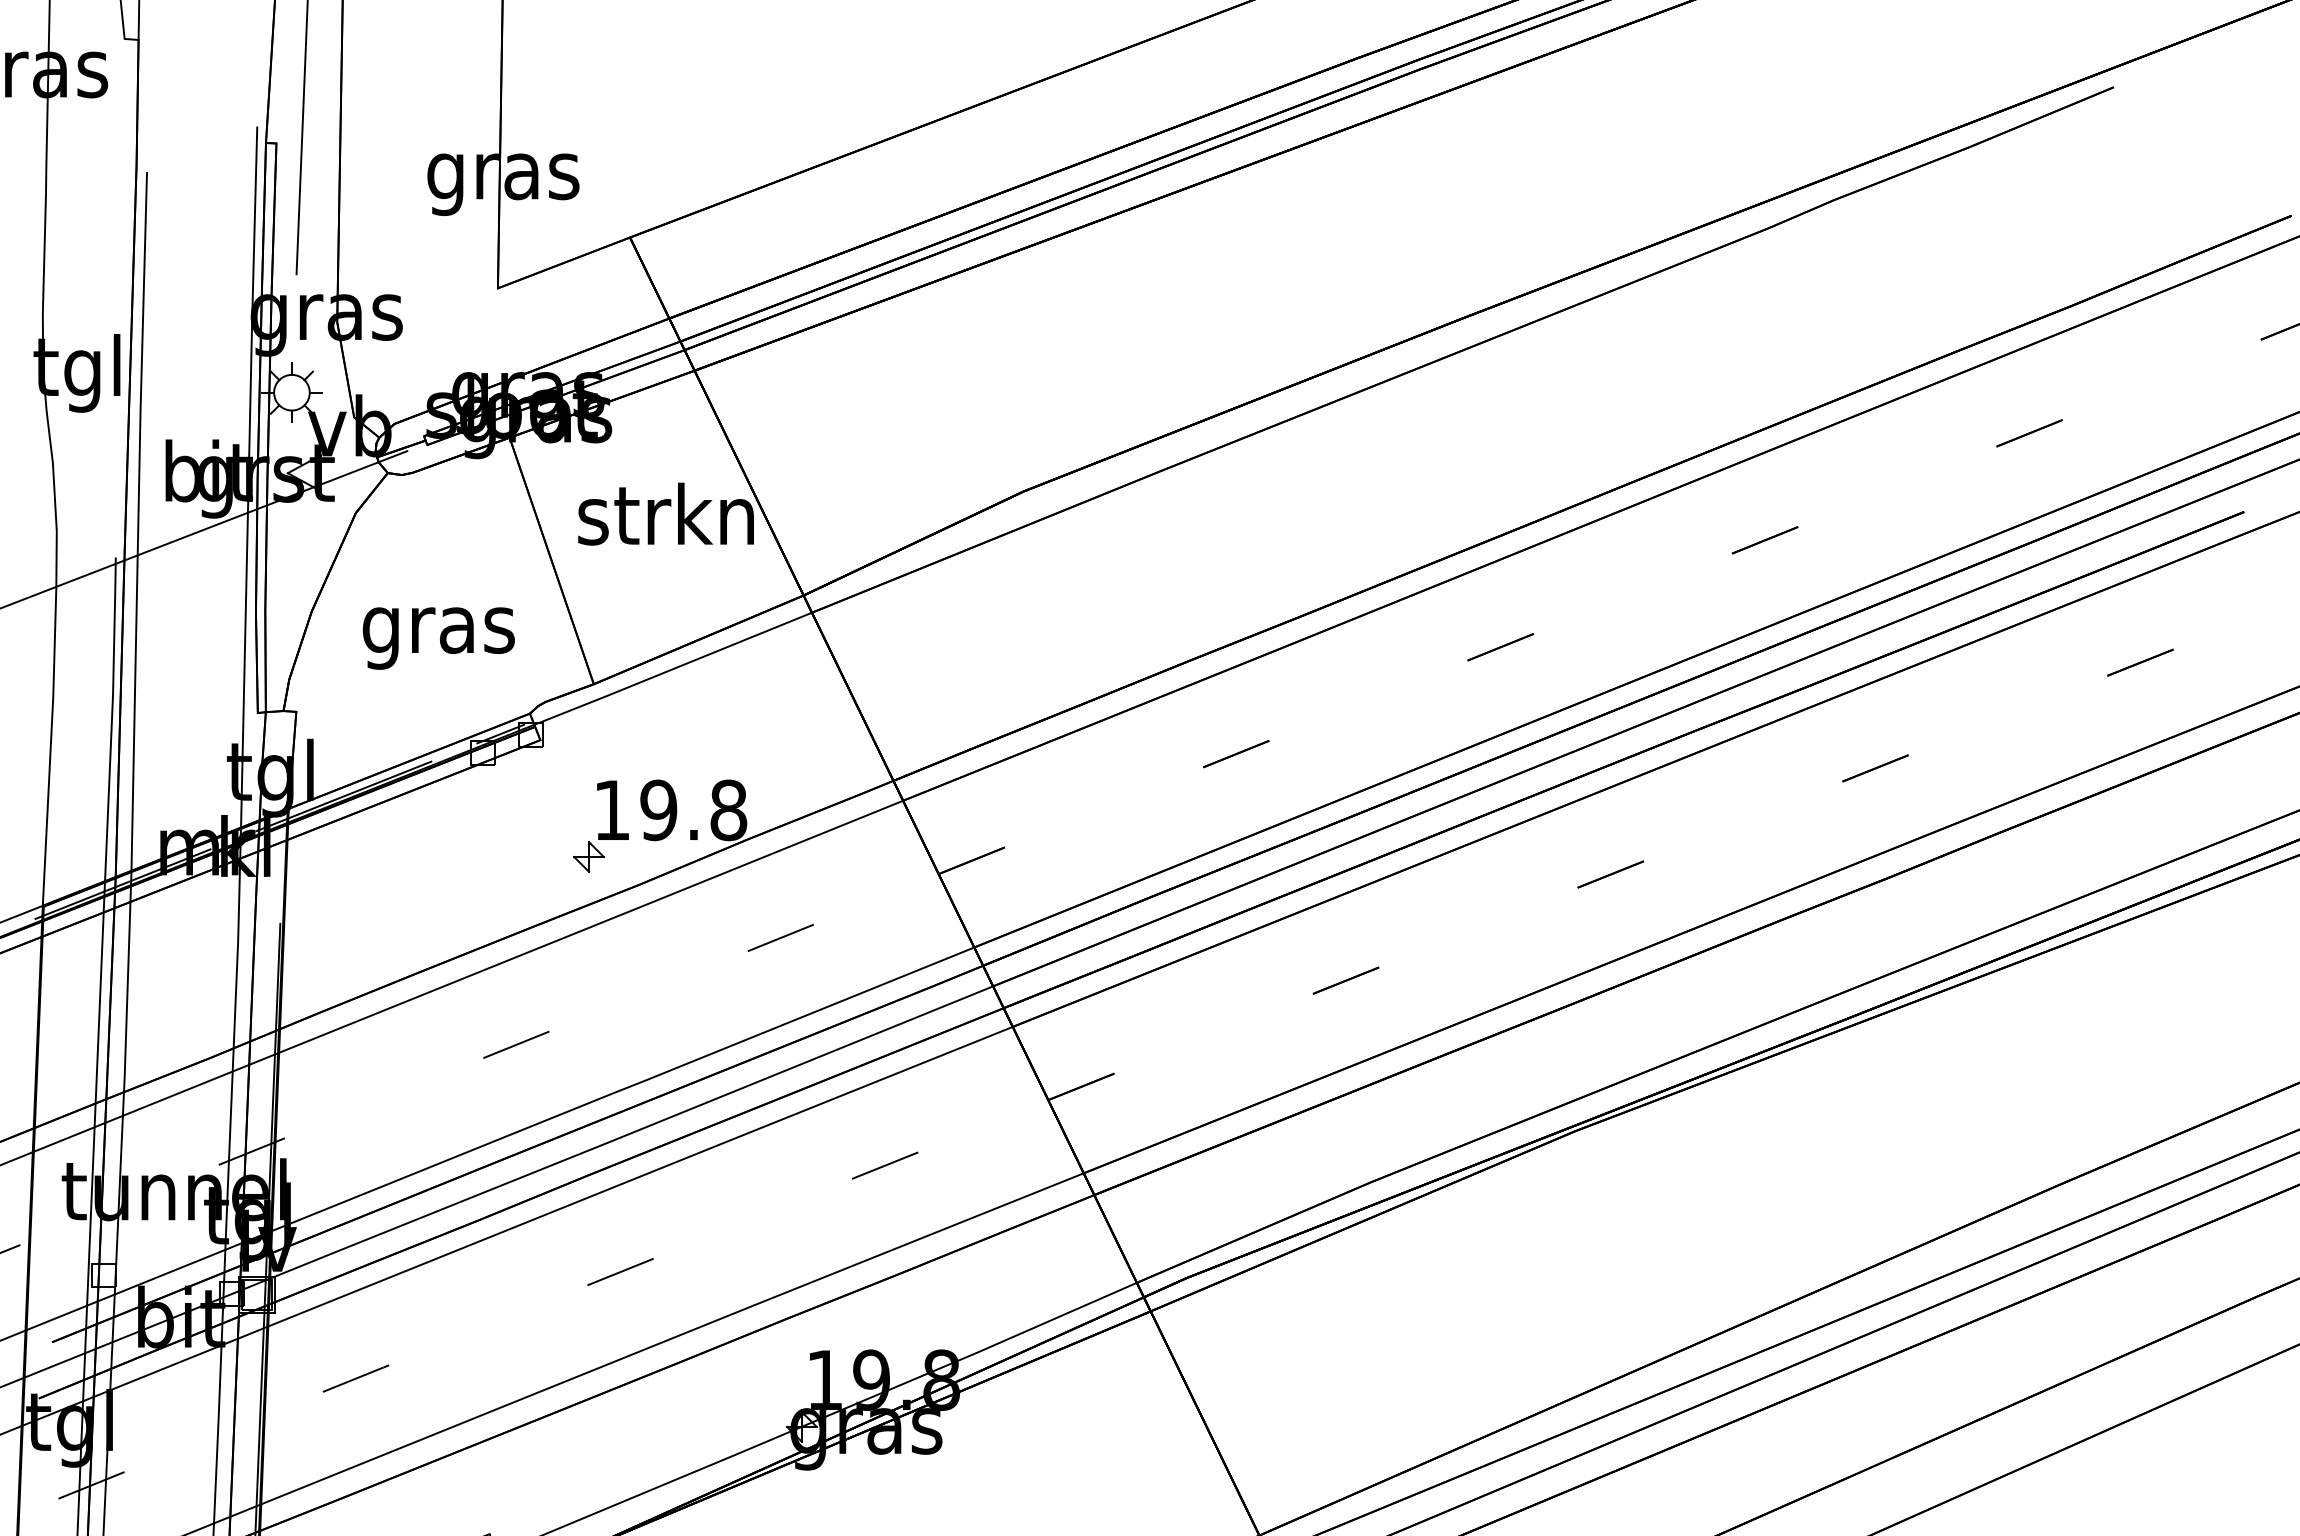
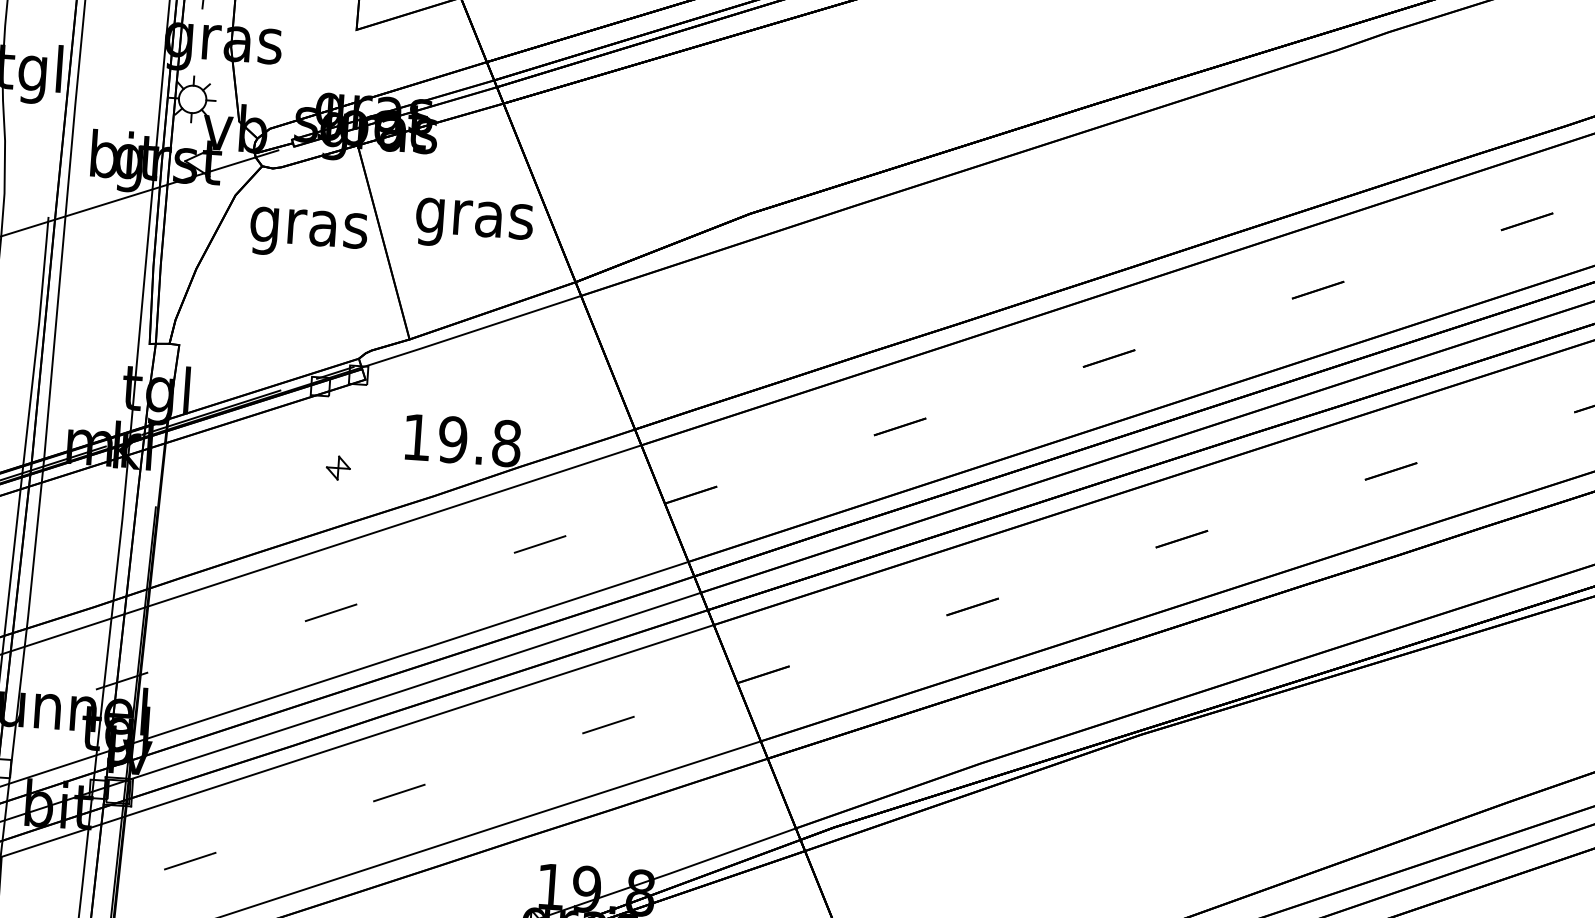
text: (665, 521) -> (473, 218), strkn -> gras
text: (438, 638) -> (308, 233), moved
part: (588, 856) -> (338, 467), moved

